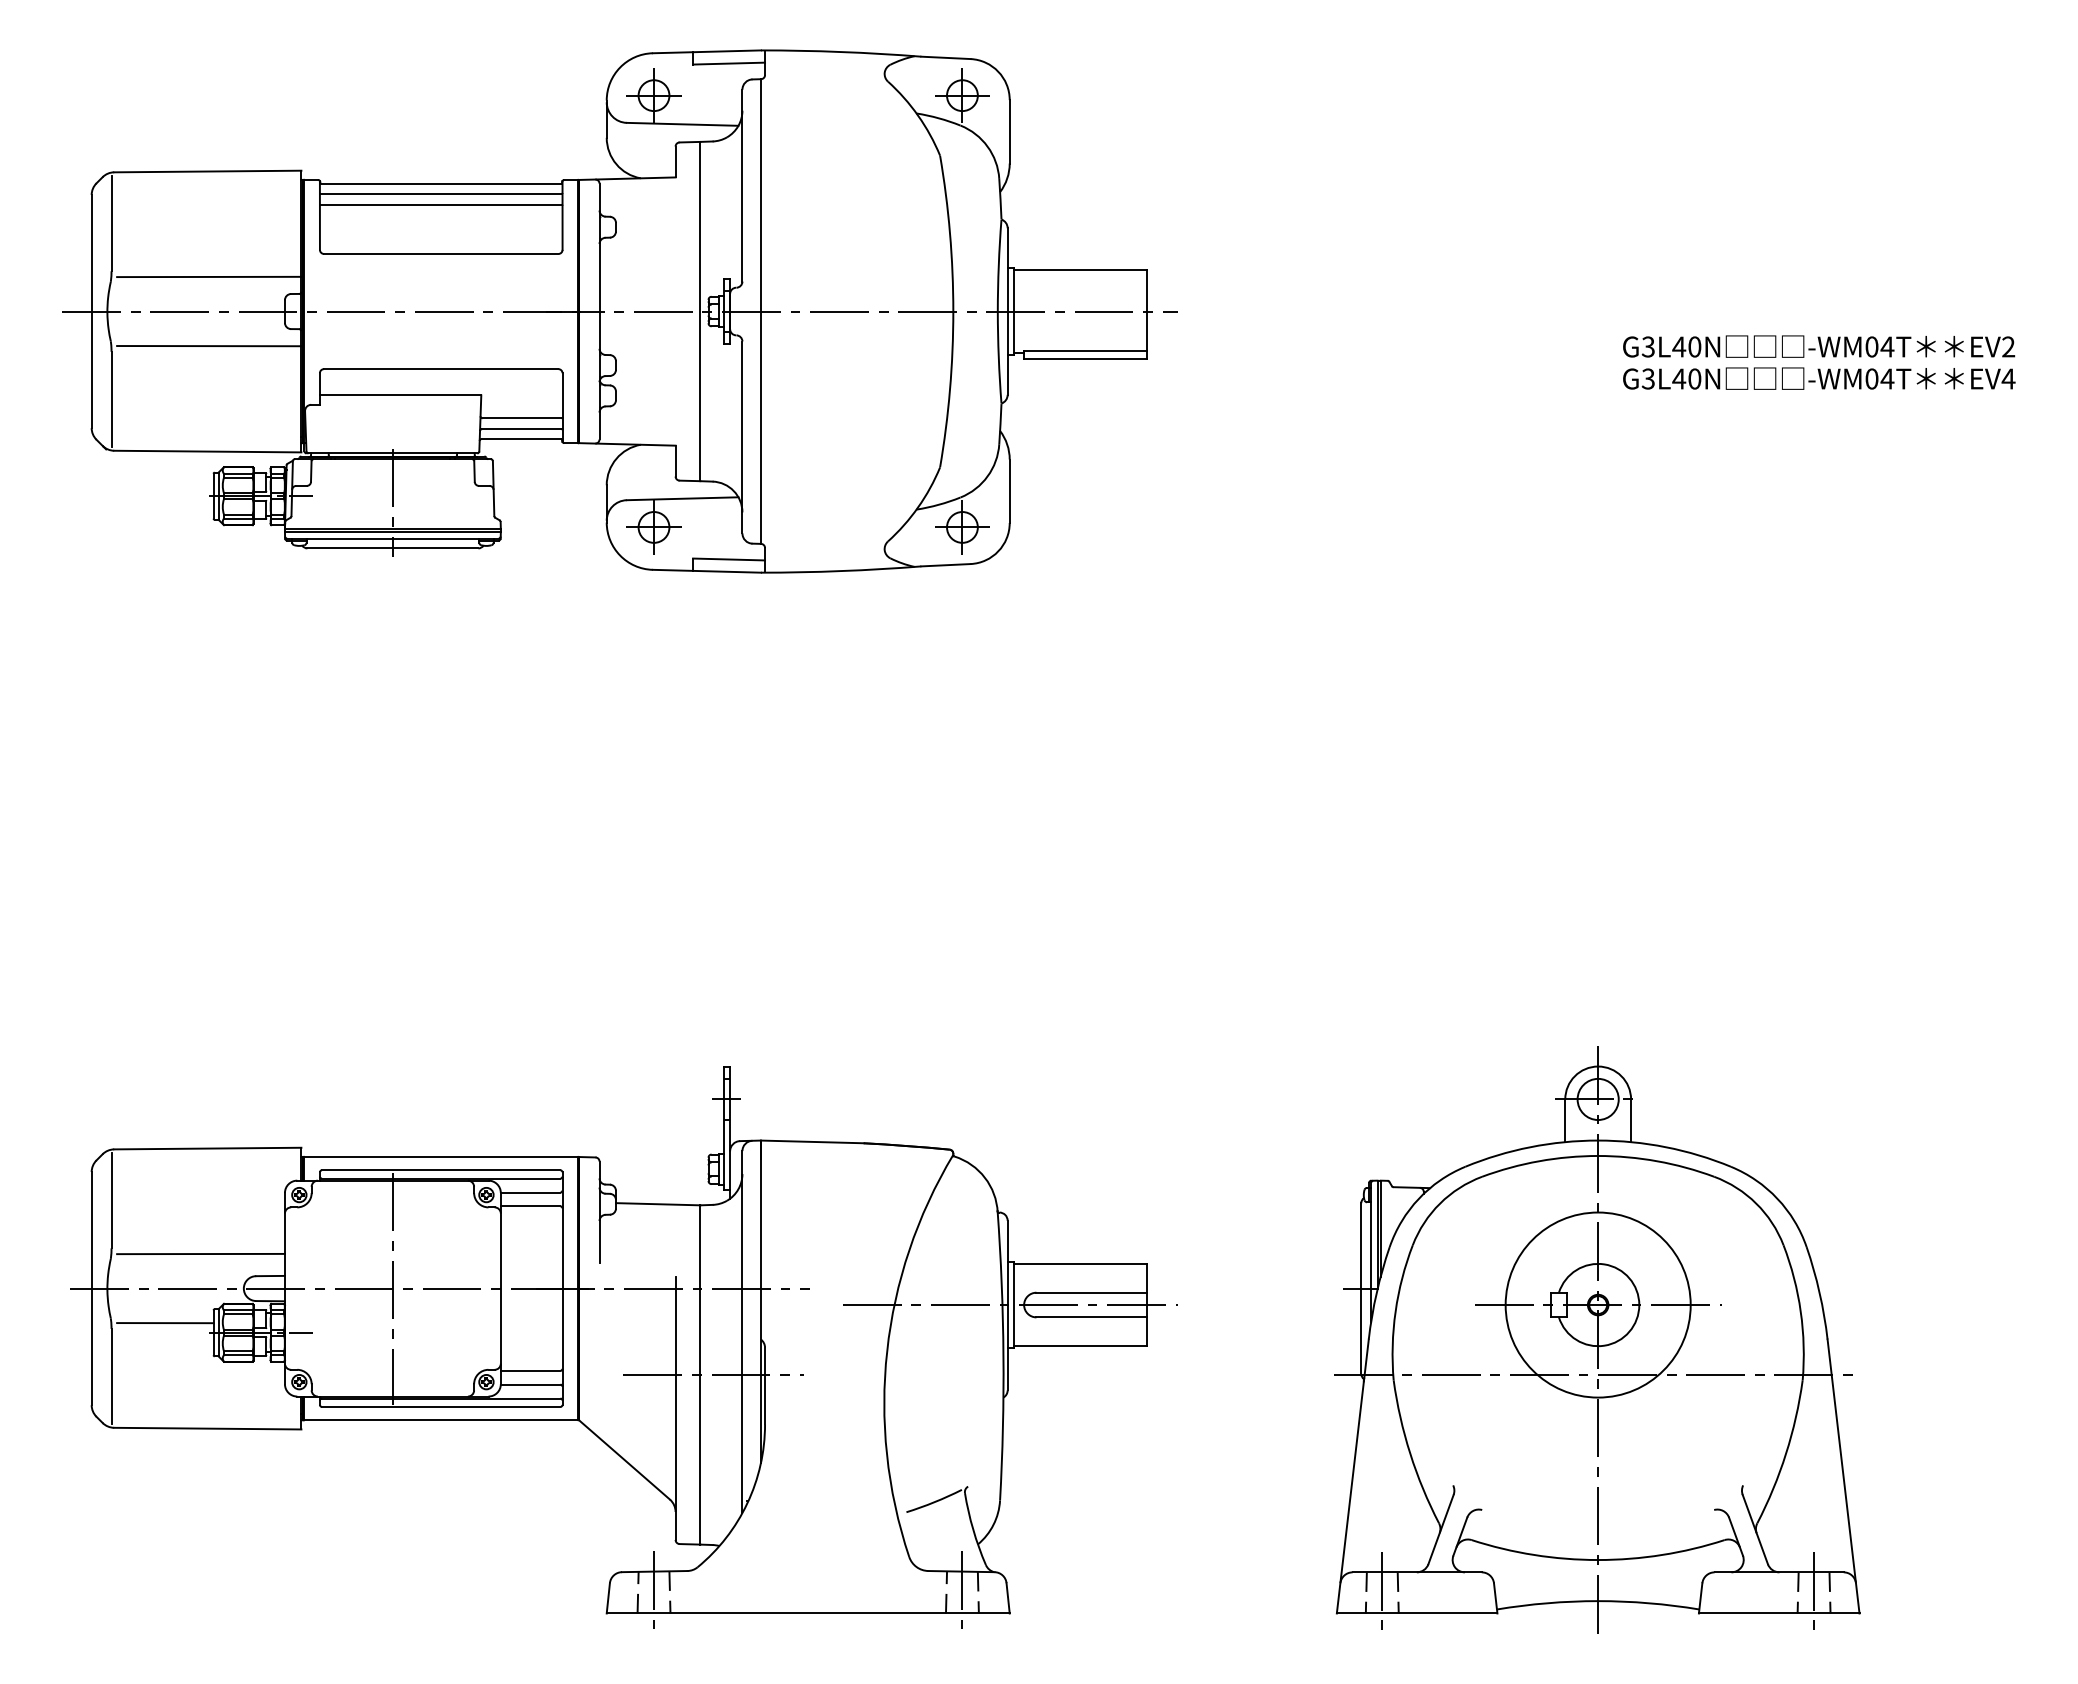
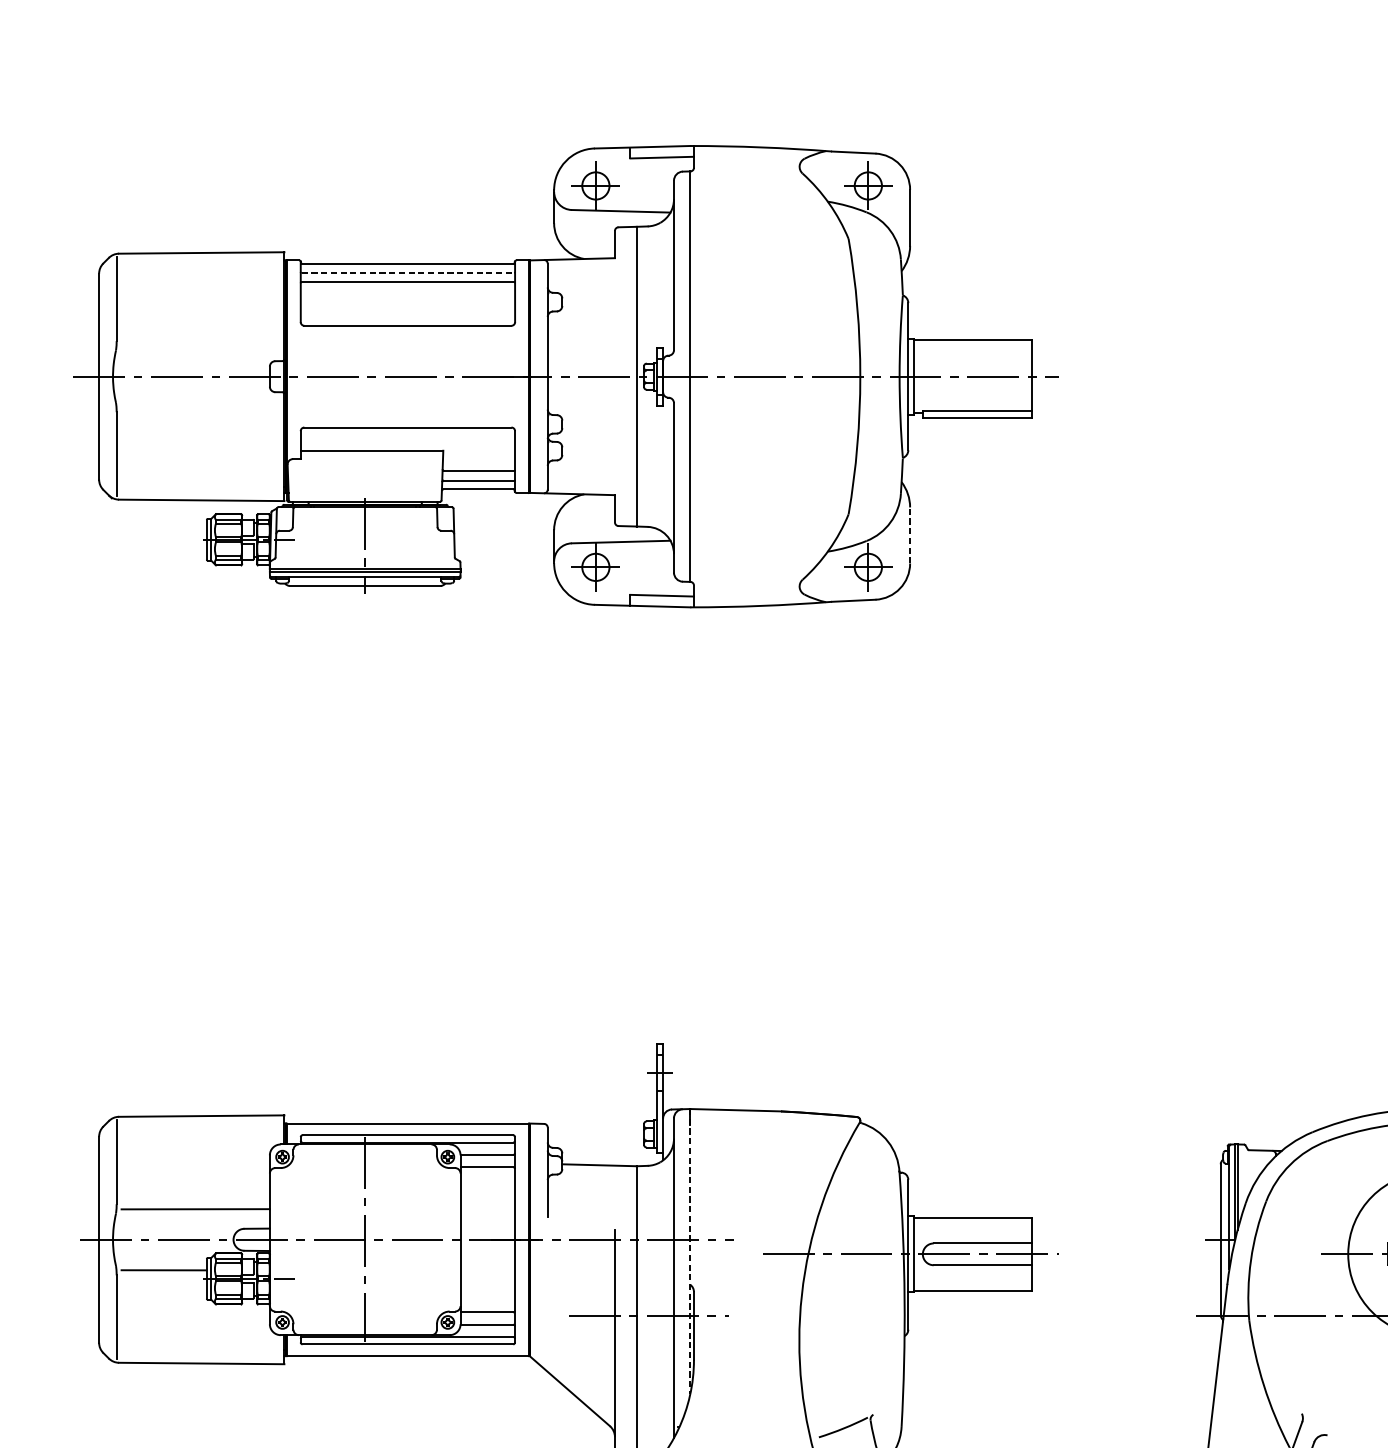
line: (441, 194) -> (408, 273), solid -> dashed
line: (209, 276) -> (203, 345), removed
line: (209, 346) -> (203, 407), removed
line: (1009, 491) -> (909, 535), solid -> dashed
line: (760, 1302) -> (689, 1252), solid -> dashed

